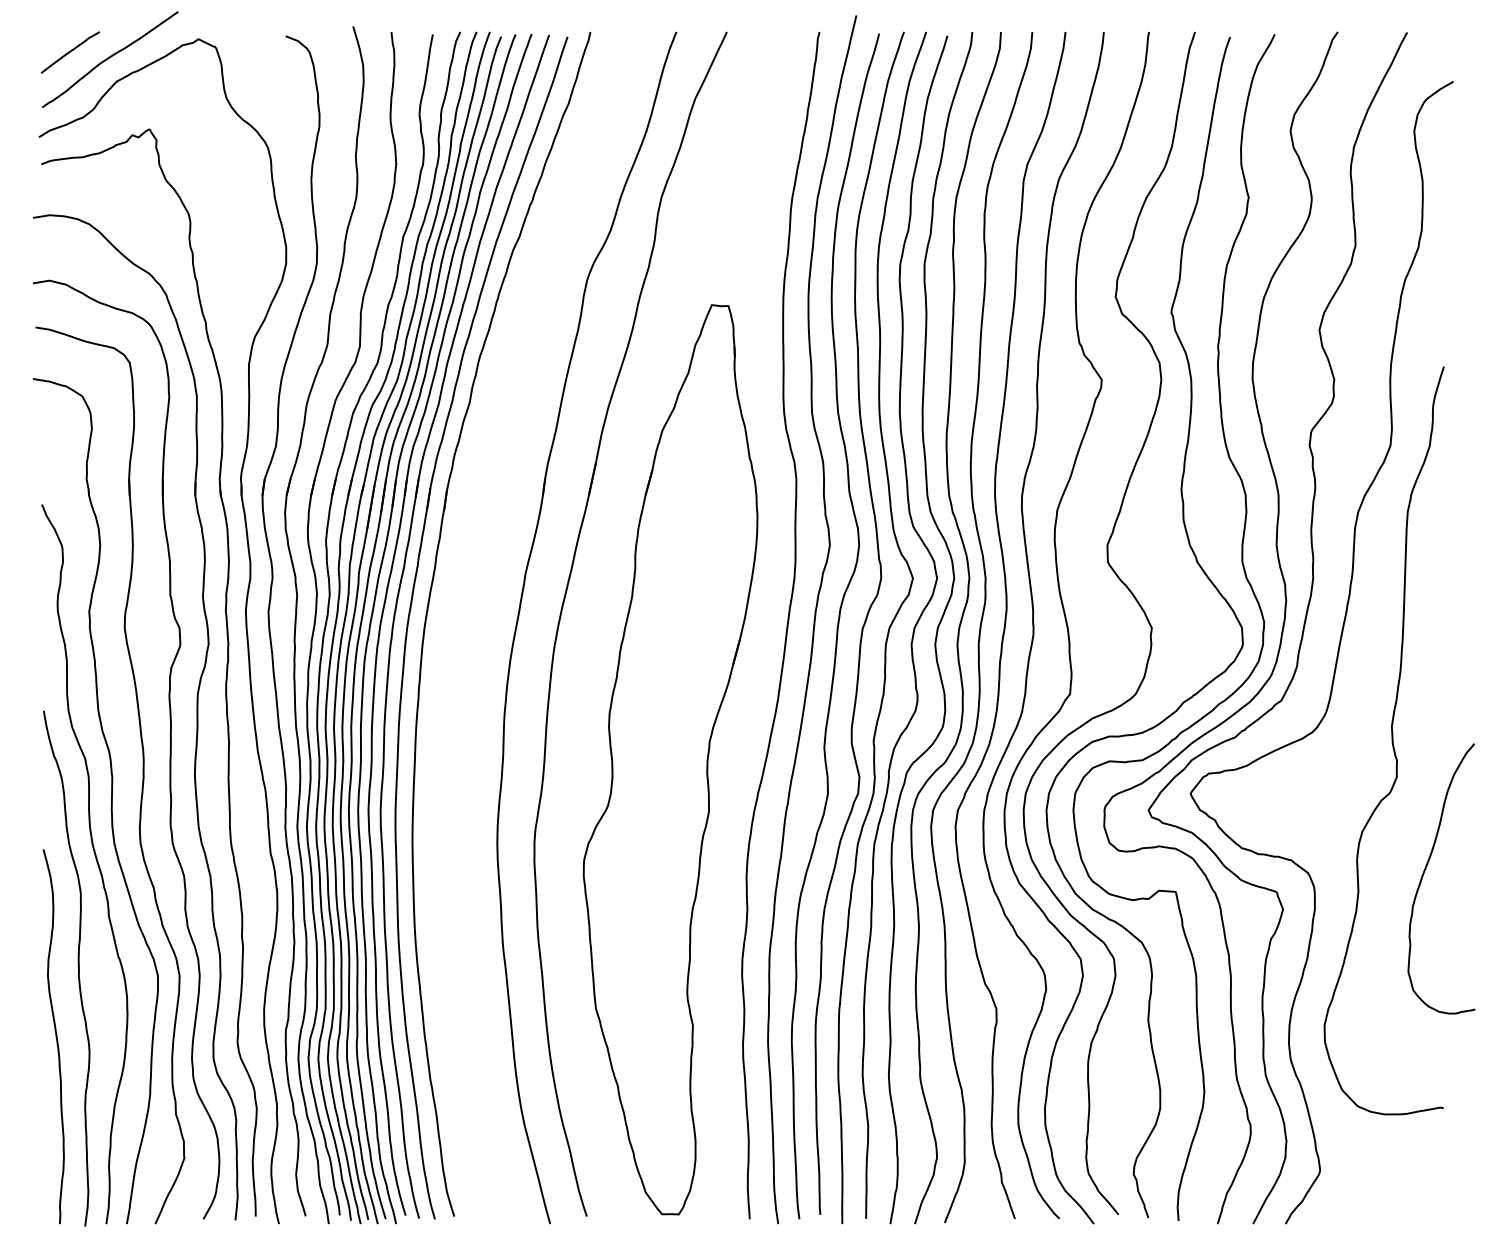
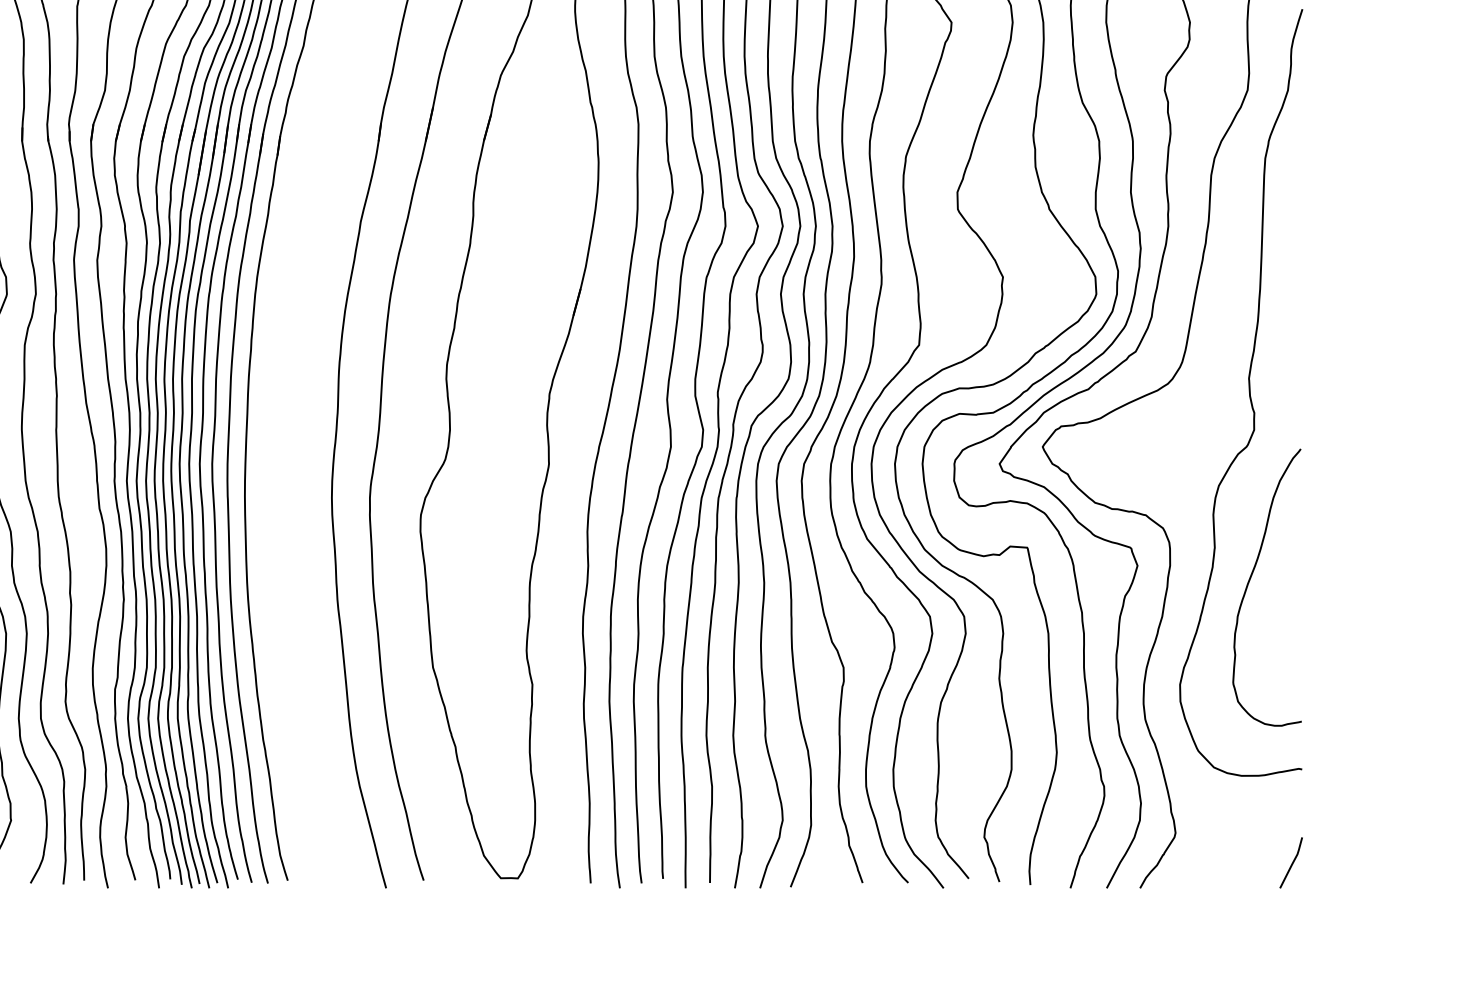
curve: (1425, 871) -> (1250, 580), moved
line: (1433, 1199) -> (1291, 863), added

